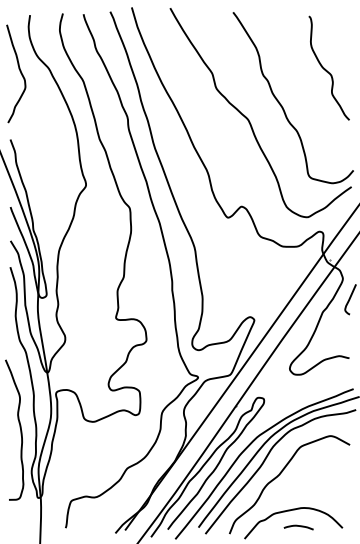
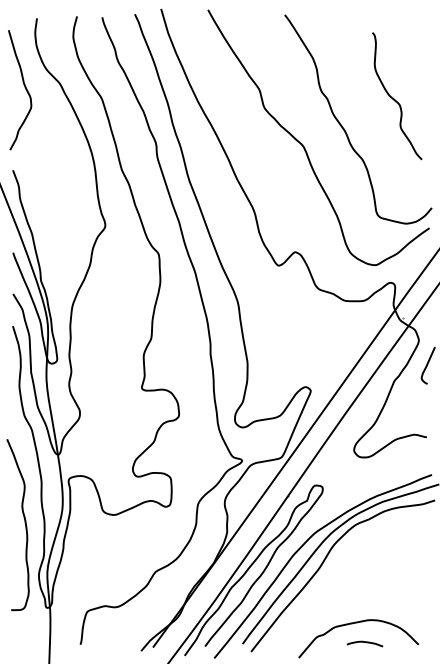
curve: (327, 70) -> (394, 98), moved
curve: (280, 474) -> (342, 579), removed

